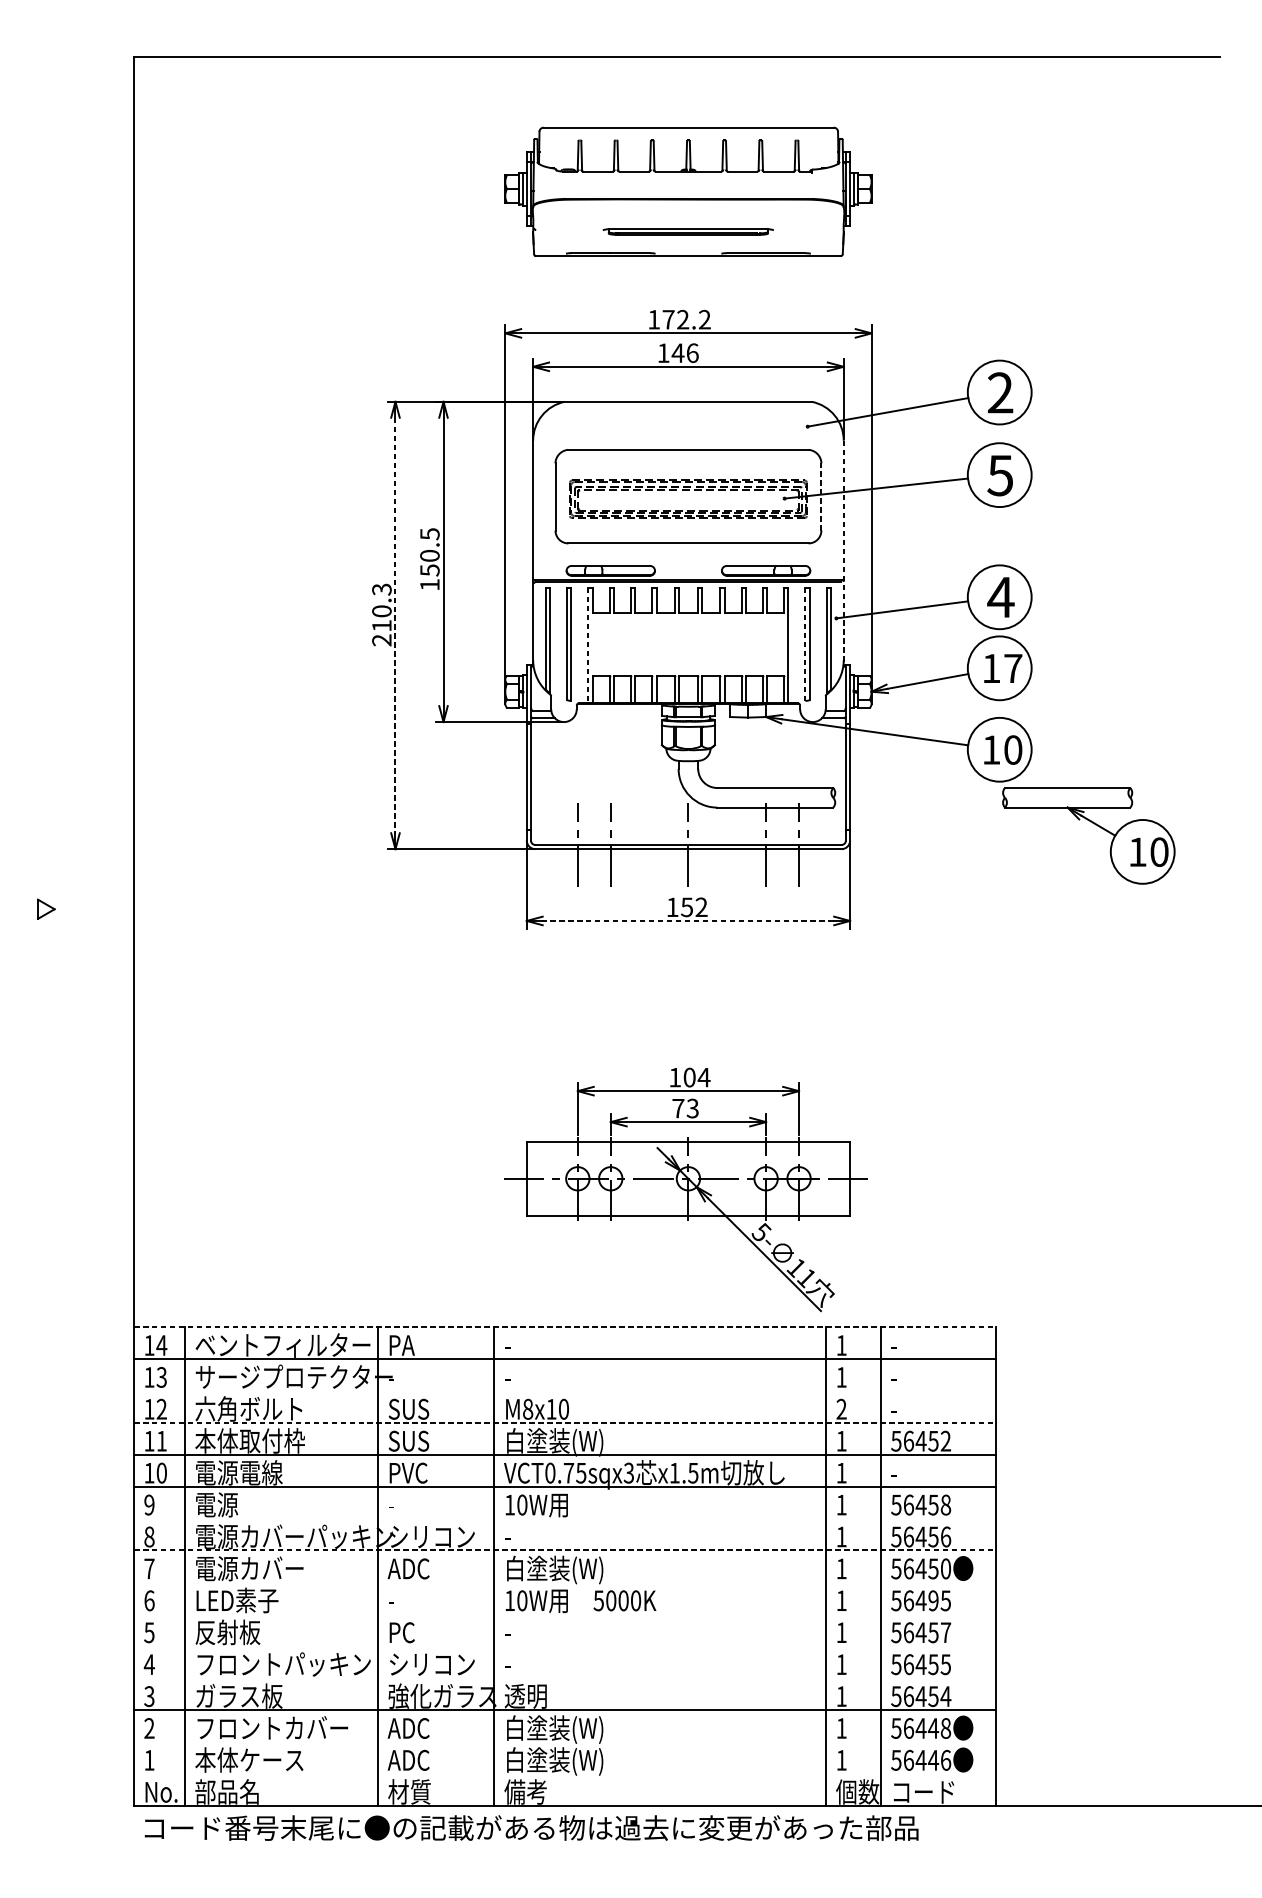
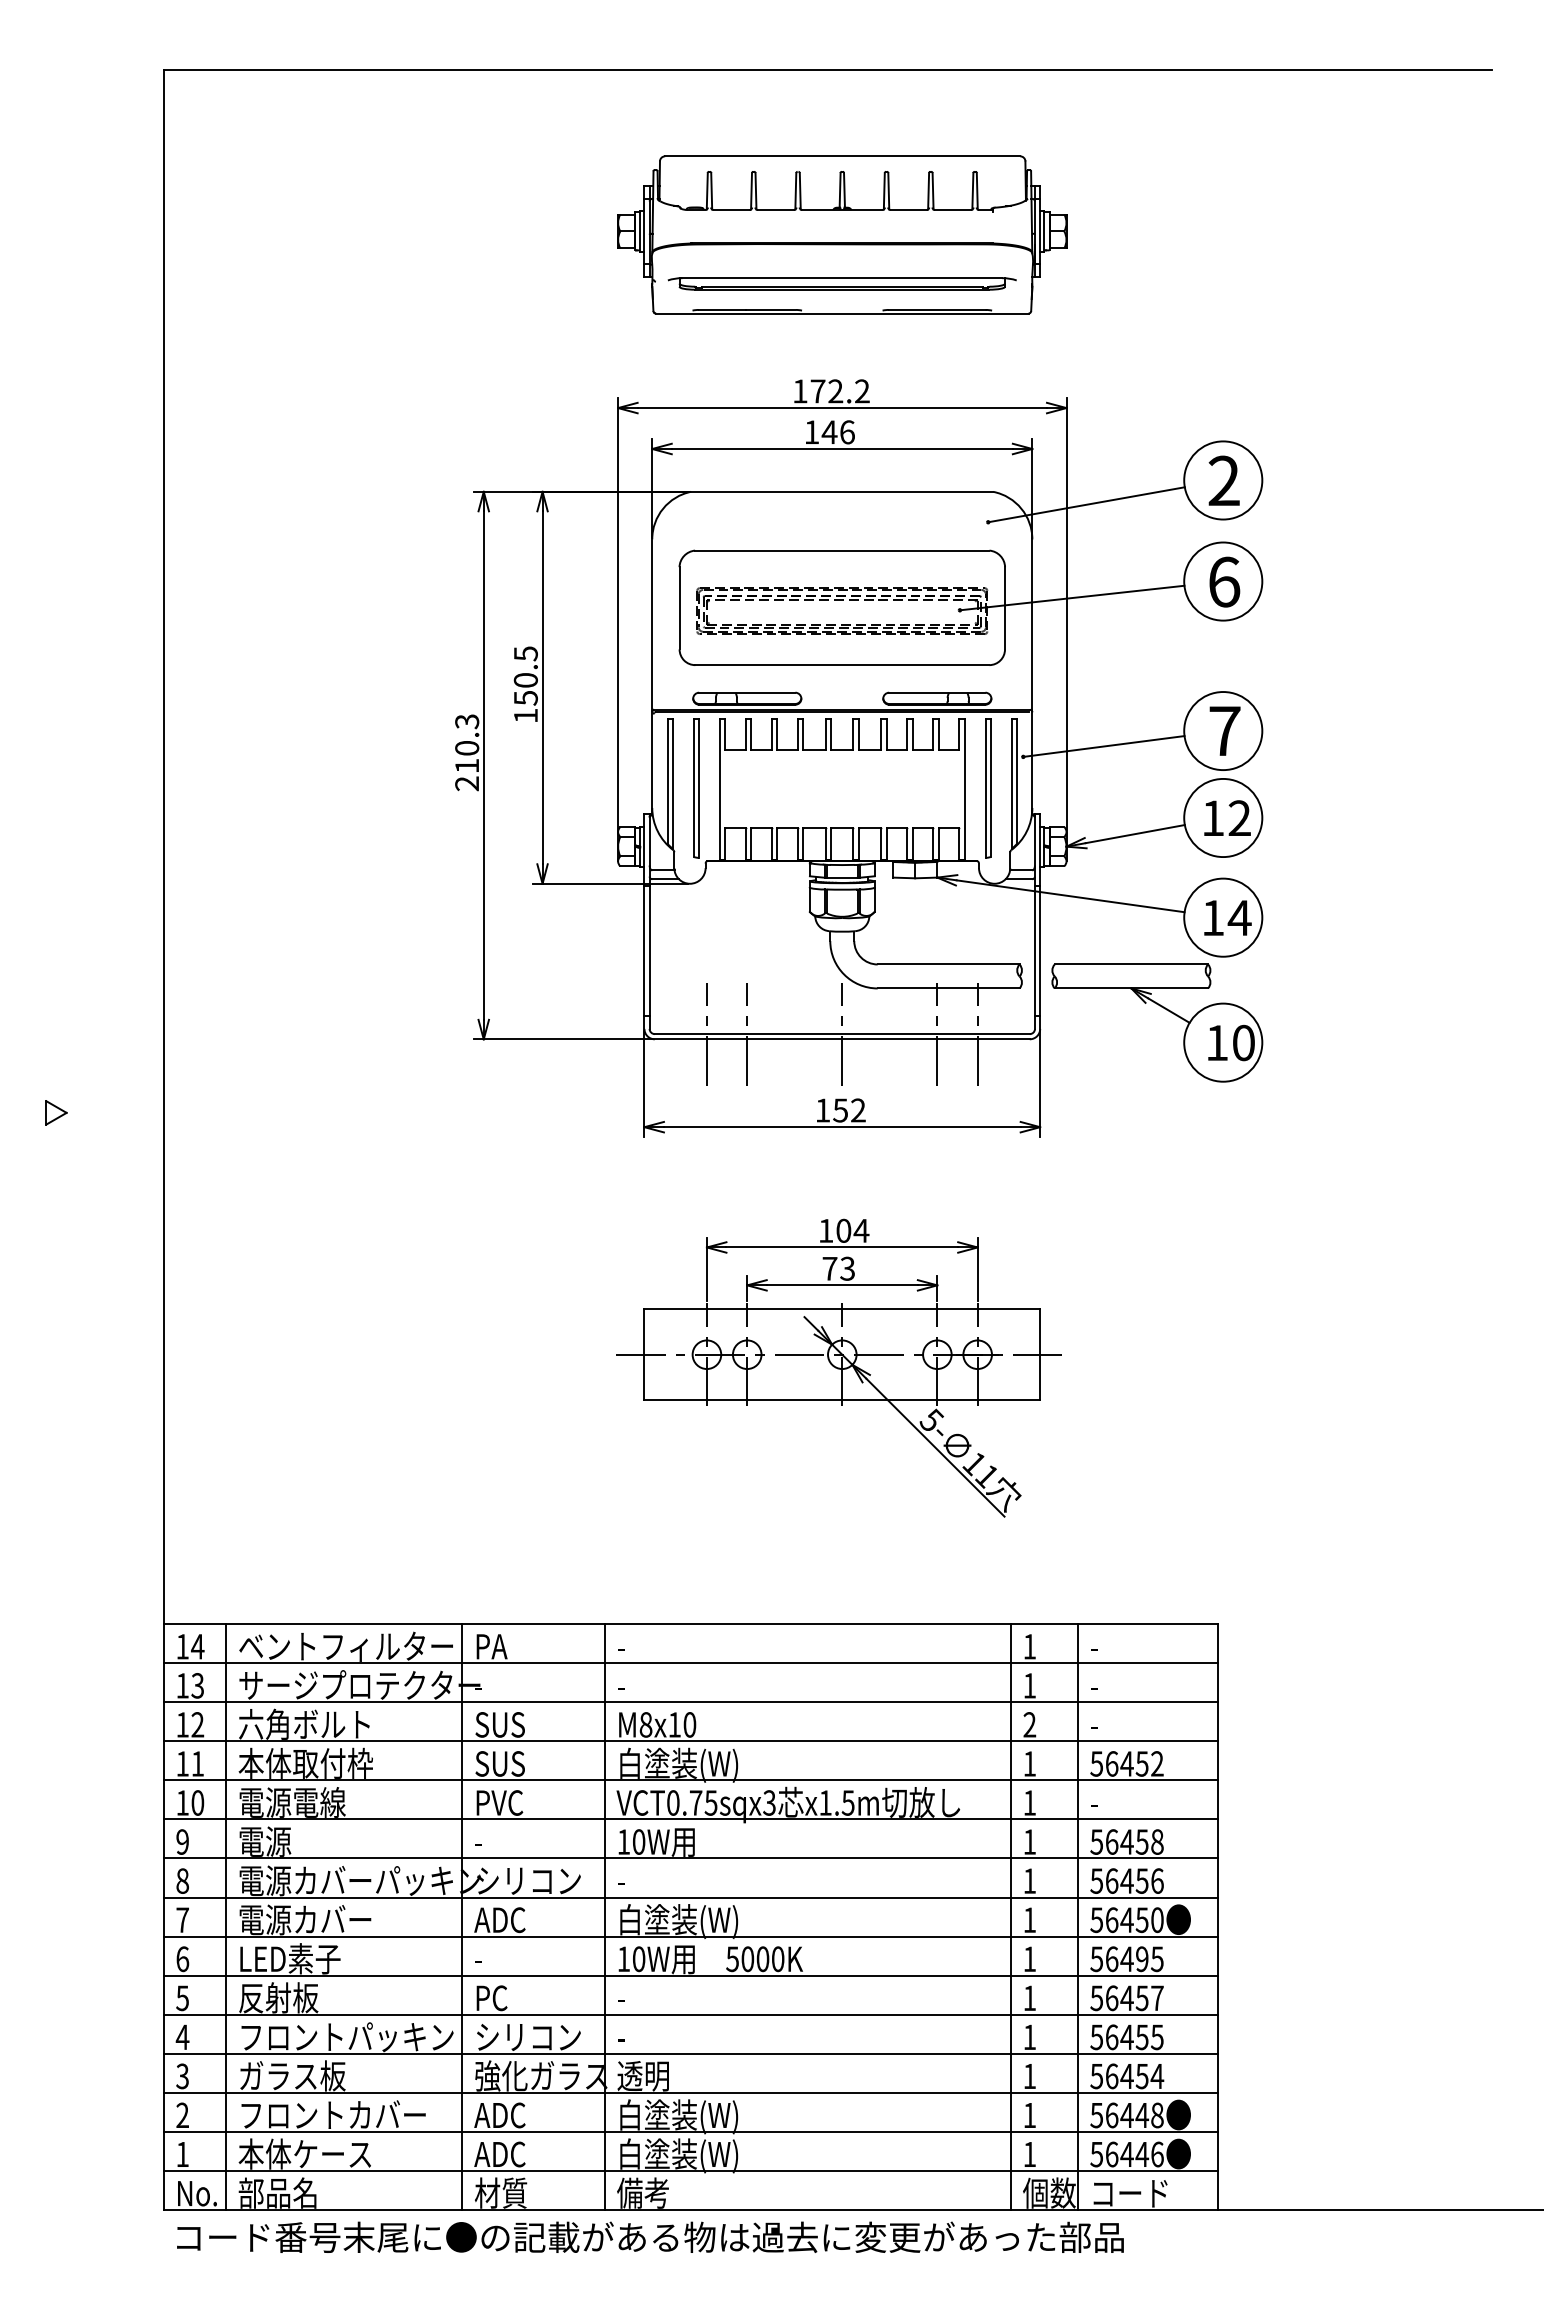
part: (687, 231) -> (841, 283), size x1.67
text: (1000, 475) -> (1224, 581), 5 -> 6
line: (821, 496) -> (1005, 607), dashed -> solid
line: (843, 553) -> (1032, 677), dashed -> solid
text: (1000, 596) -> (1224, 730), 4 -> 7
line: (395, 626) -> (483, 766), dashed -> solid
line: (588, 645) -> (719, 789), dashed -> solid
line: (805, 645) -> (985, 789), dashed -> solid
text: (1012, 667) -> (1239, 817), 17 -> 12
text: (1012, 749) -> (1239, 917), 10 -> 14
part: (1094, 824) -> (1164, 1009), moved
line: (687, 921) -> (841, 1127), dashed -> solid
part: (685, 1189) -> (838, 1367), moved
line: (565, 1327) -> (691, 1624), dashed -> solid
line: (564, 1391) -> (690, 1702), added
line: (565, 1422) -> (691, 1741), dashed -> solid
line: (564, 1518) -> (690, 1858), added
line: (565, 1550) -> (691, 1897), dashed -> solid
line: (564, 1582) -> (690, 1936), added
line: (564, 1614) -> (690, 1975), added
line: (564, 1645) -> (690, 2014), added
line: (564, 1677) -> (690, 2053), added
line: (564, 1741) -> (690, 2131), added
line: (564, 1773) -> (690, 2170), added

